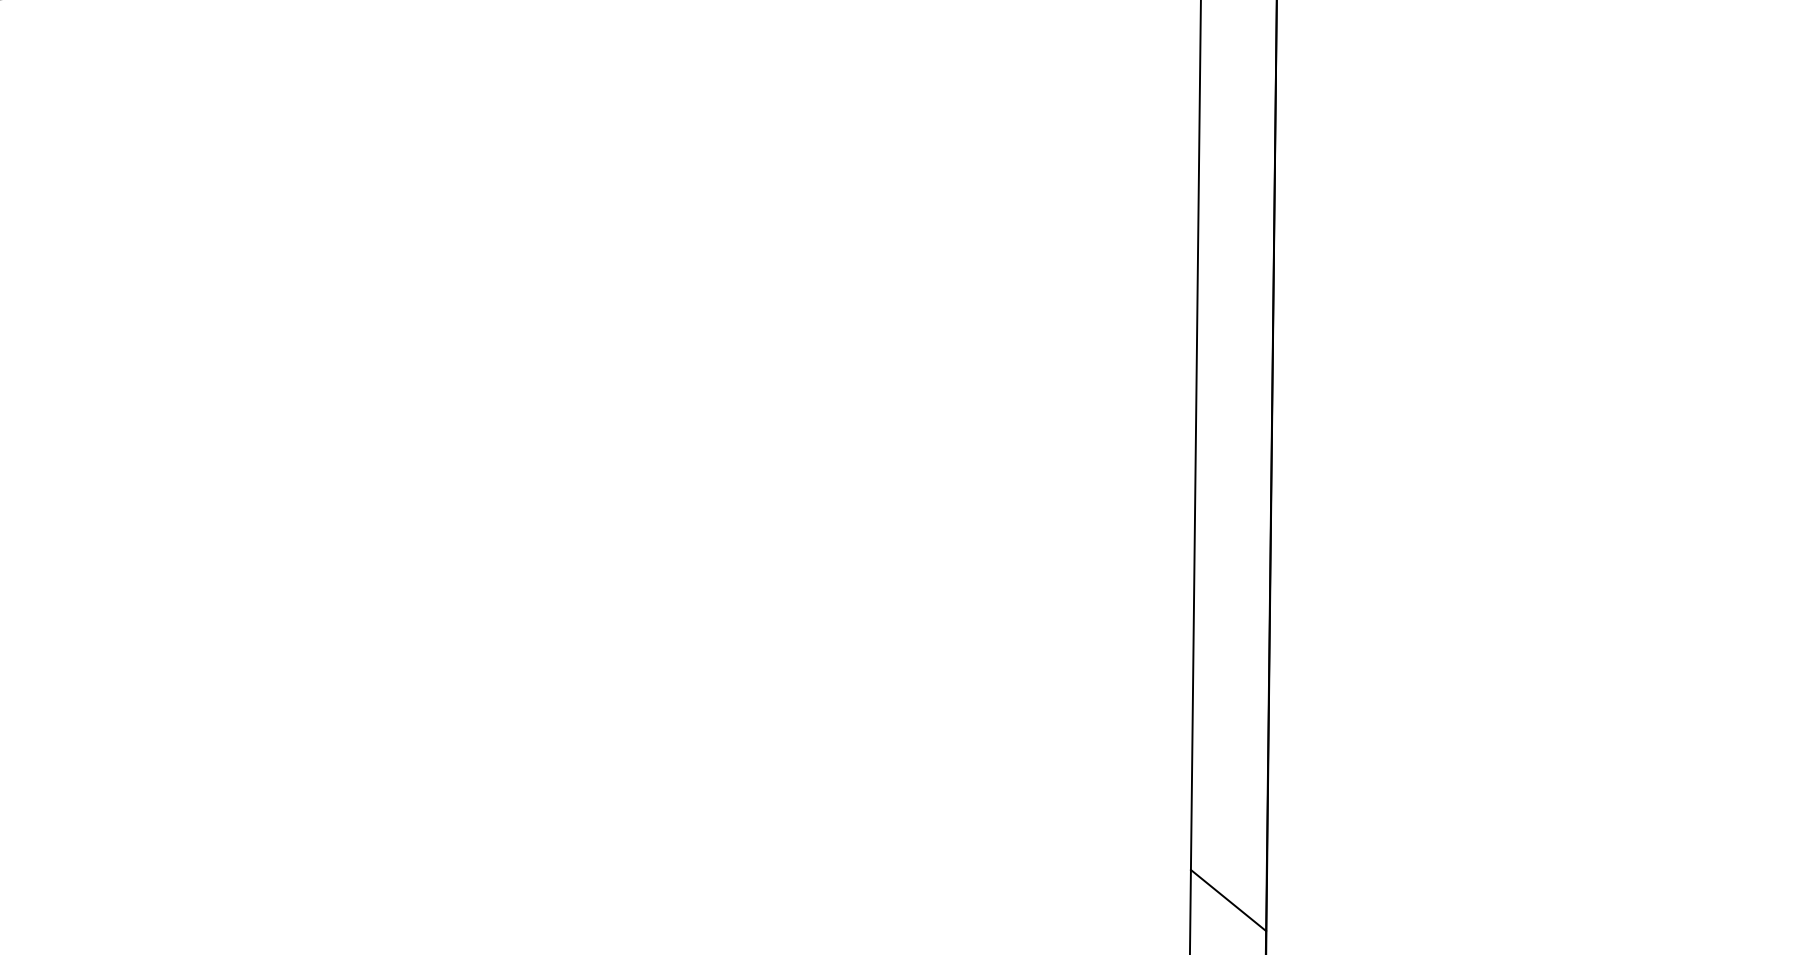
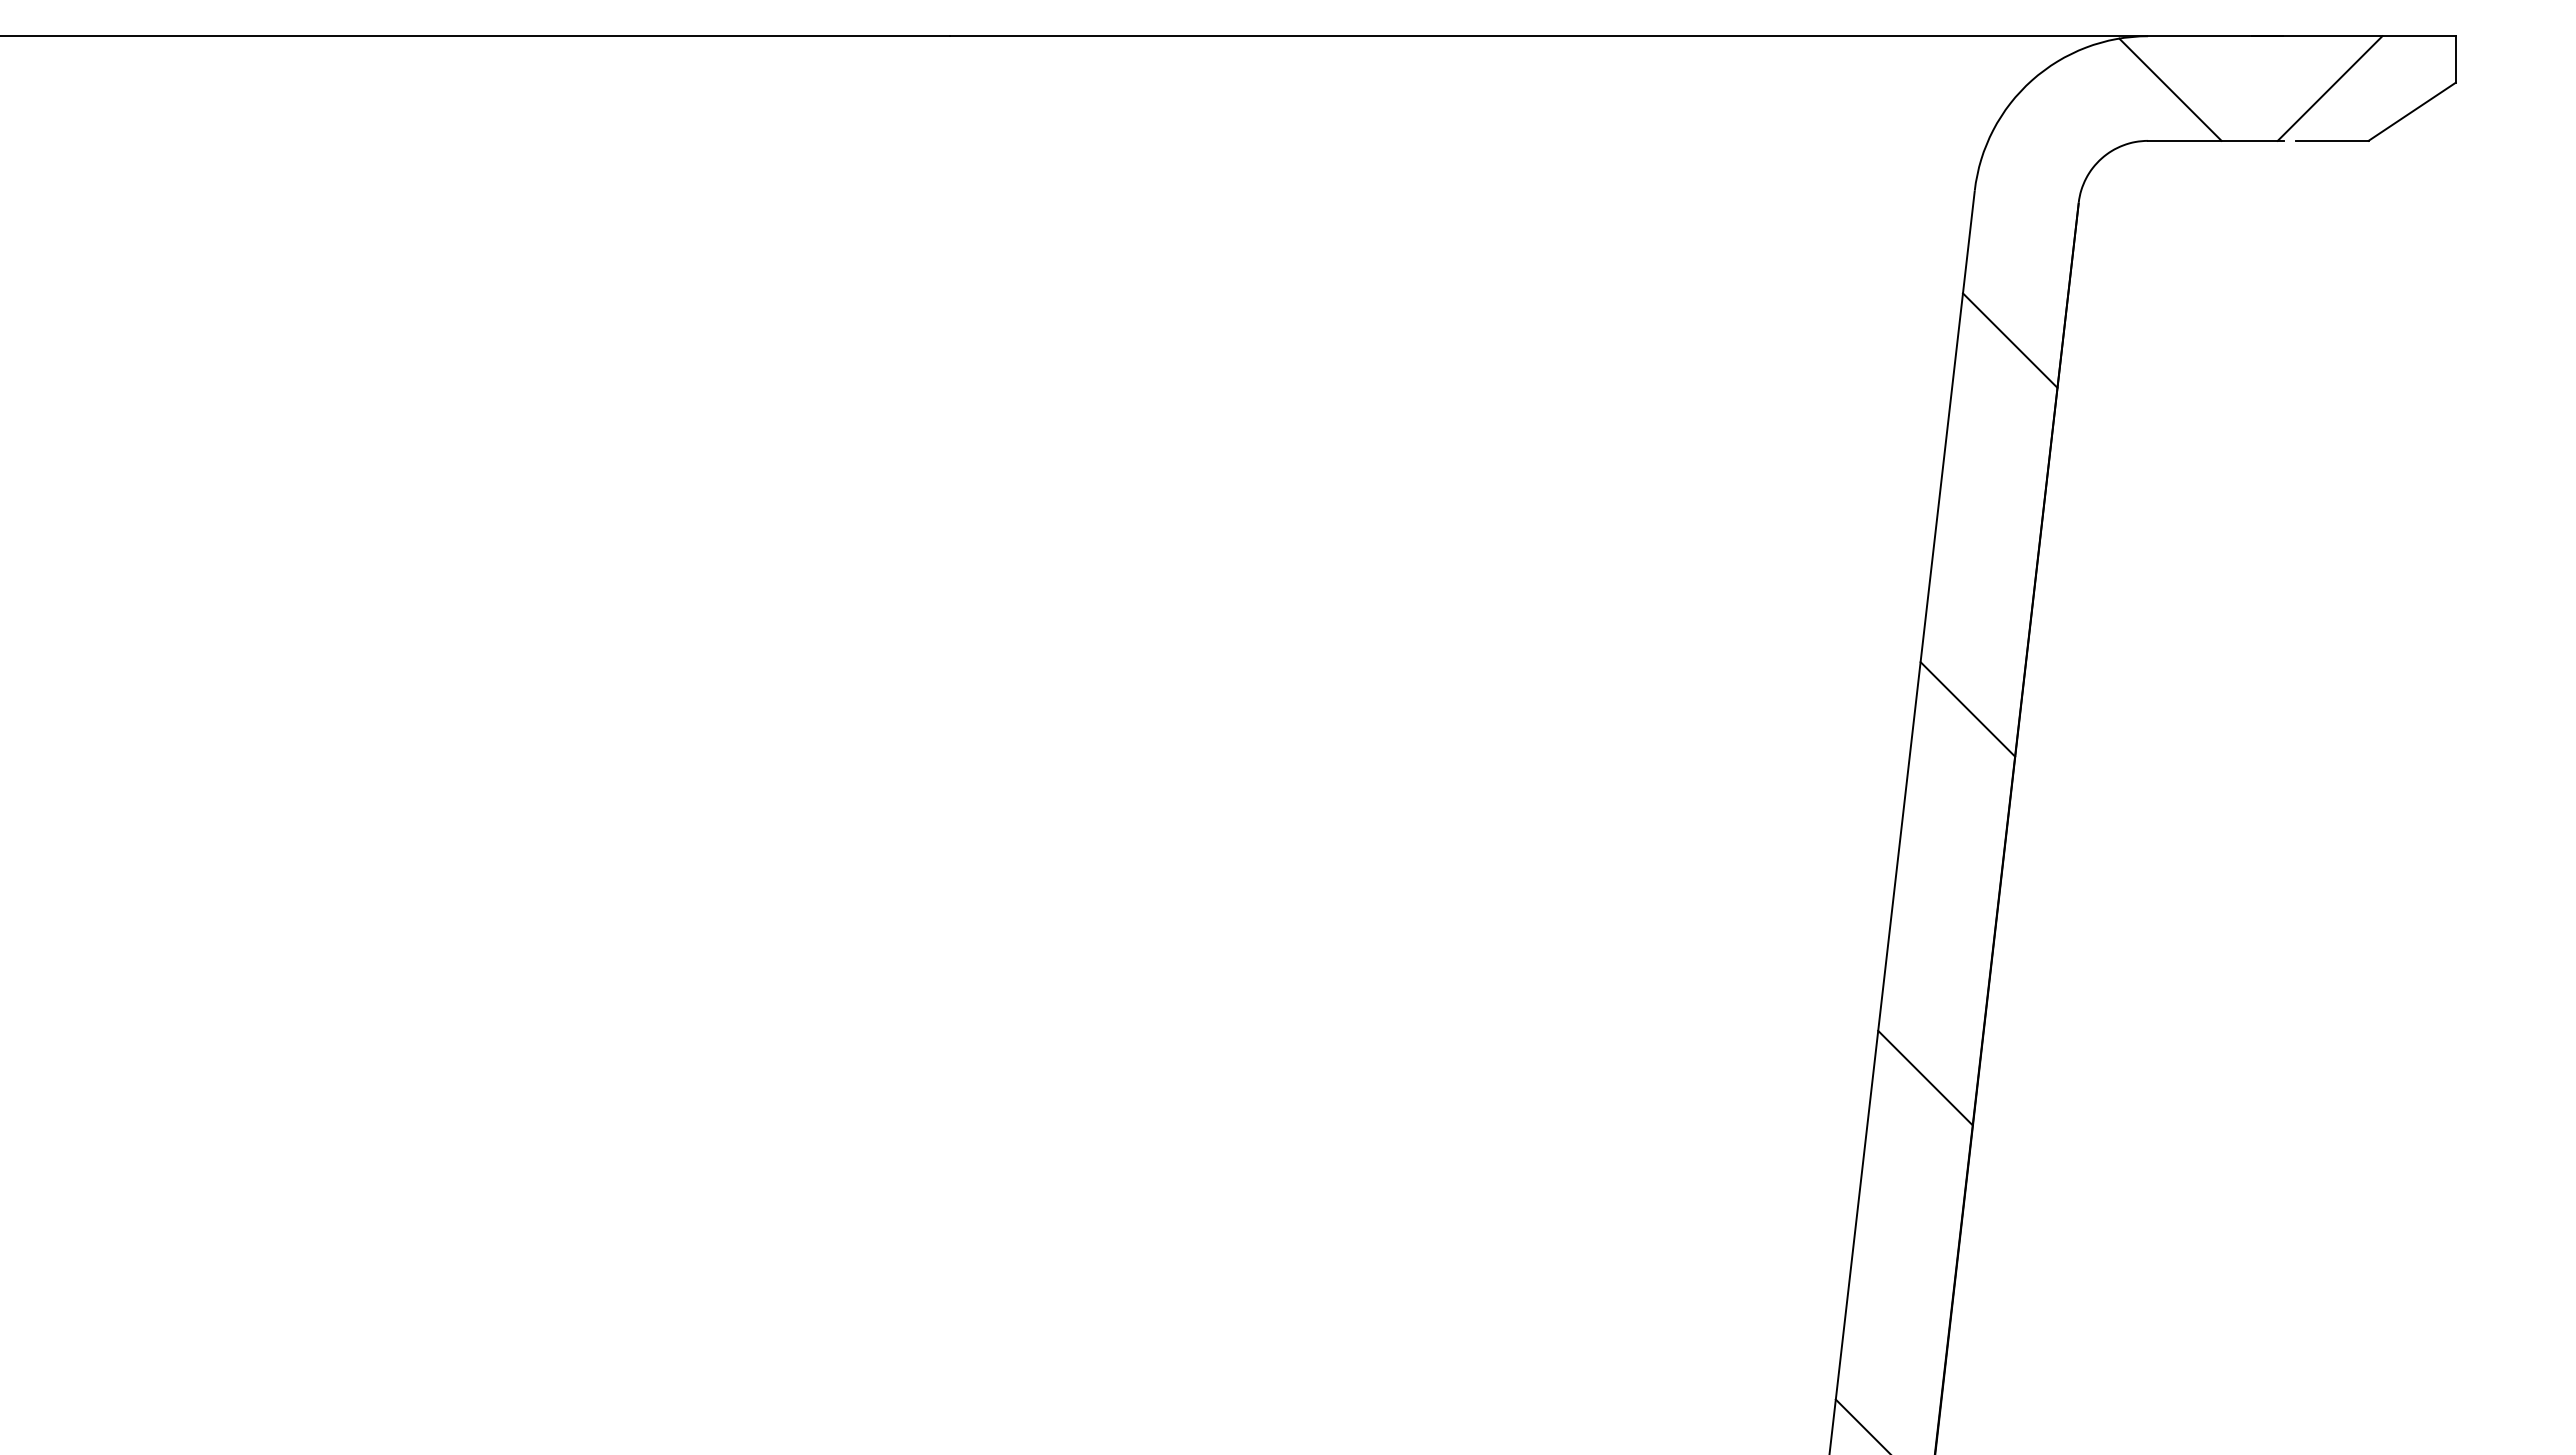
line: (1237, 93) -> (2009, 340), added
line: (1234, 362) -> (1967, 709), added
line: (1231, 631) -> (1925, 1077), added

